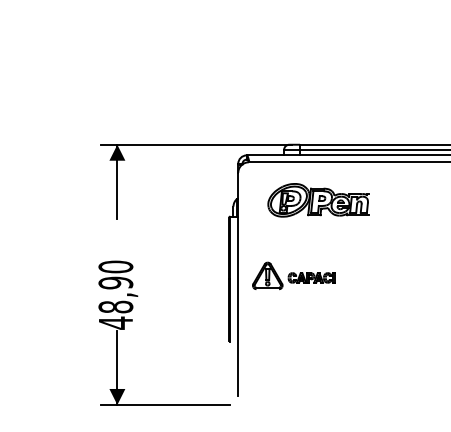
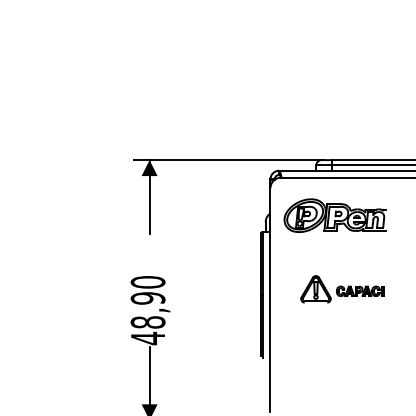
part: (318, 200) -> (334, 215), moved
part: (293, 275) -> (341, 288), moved

